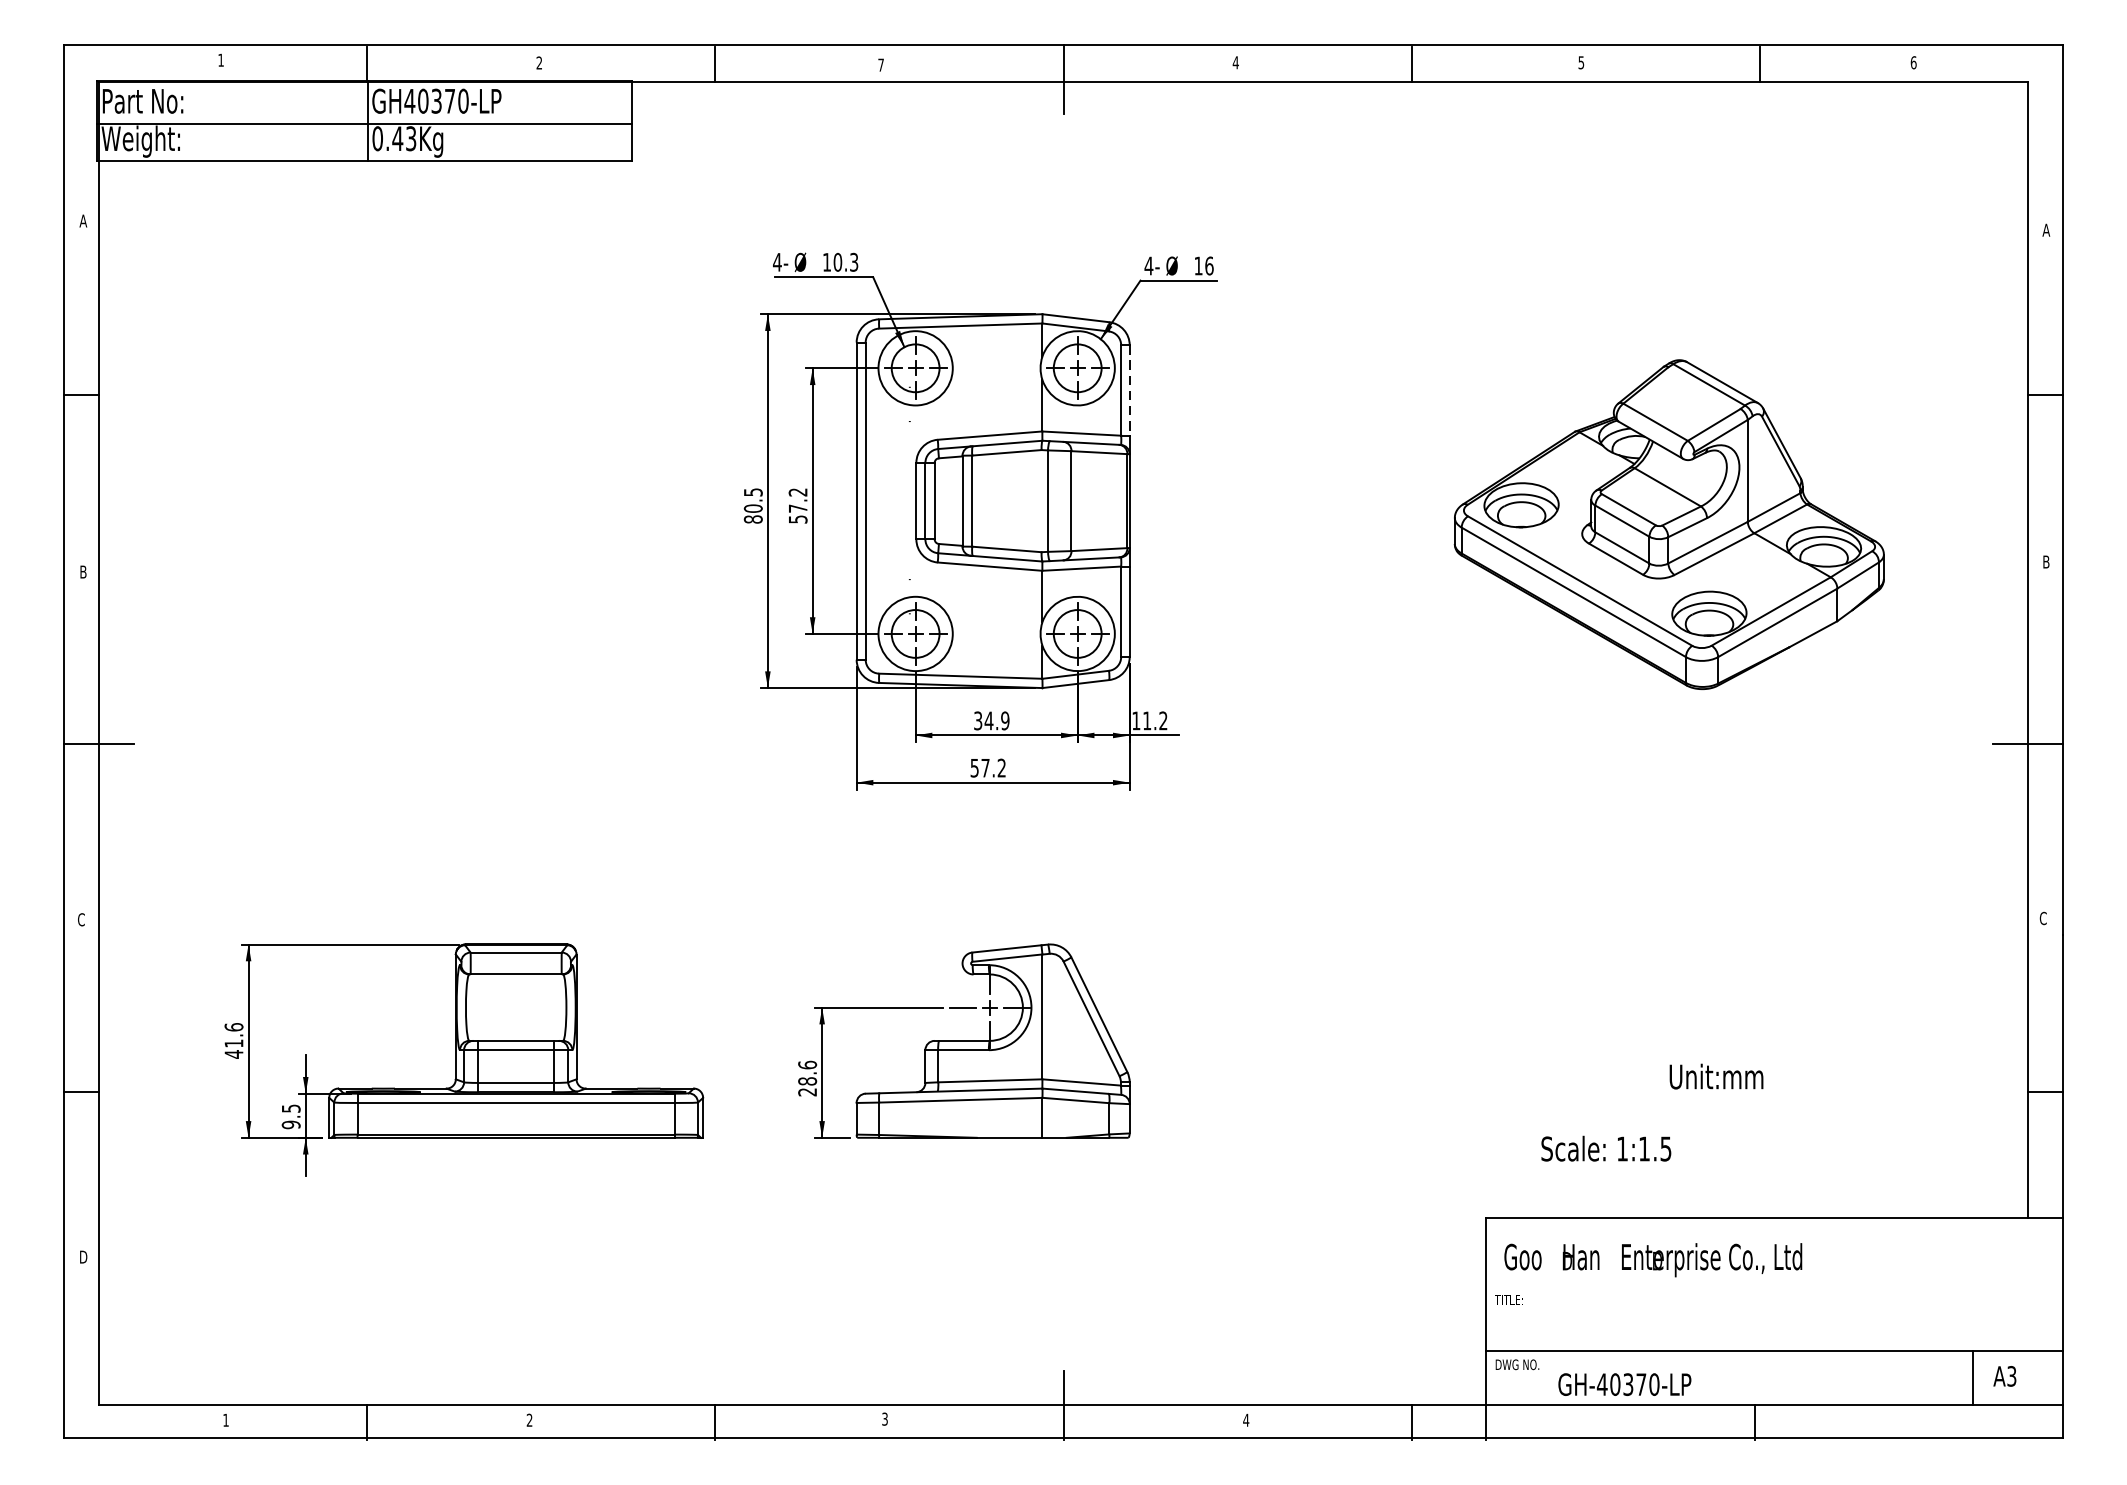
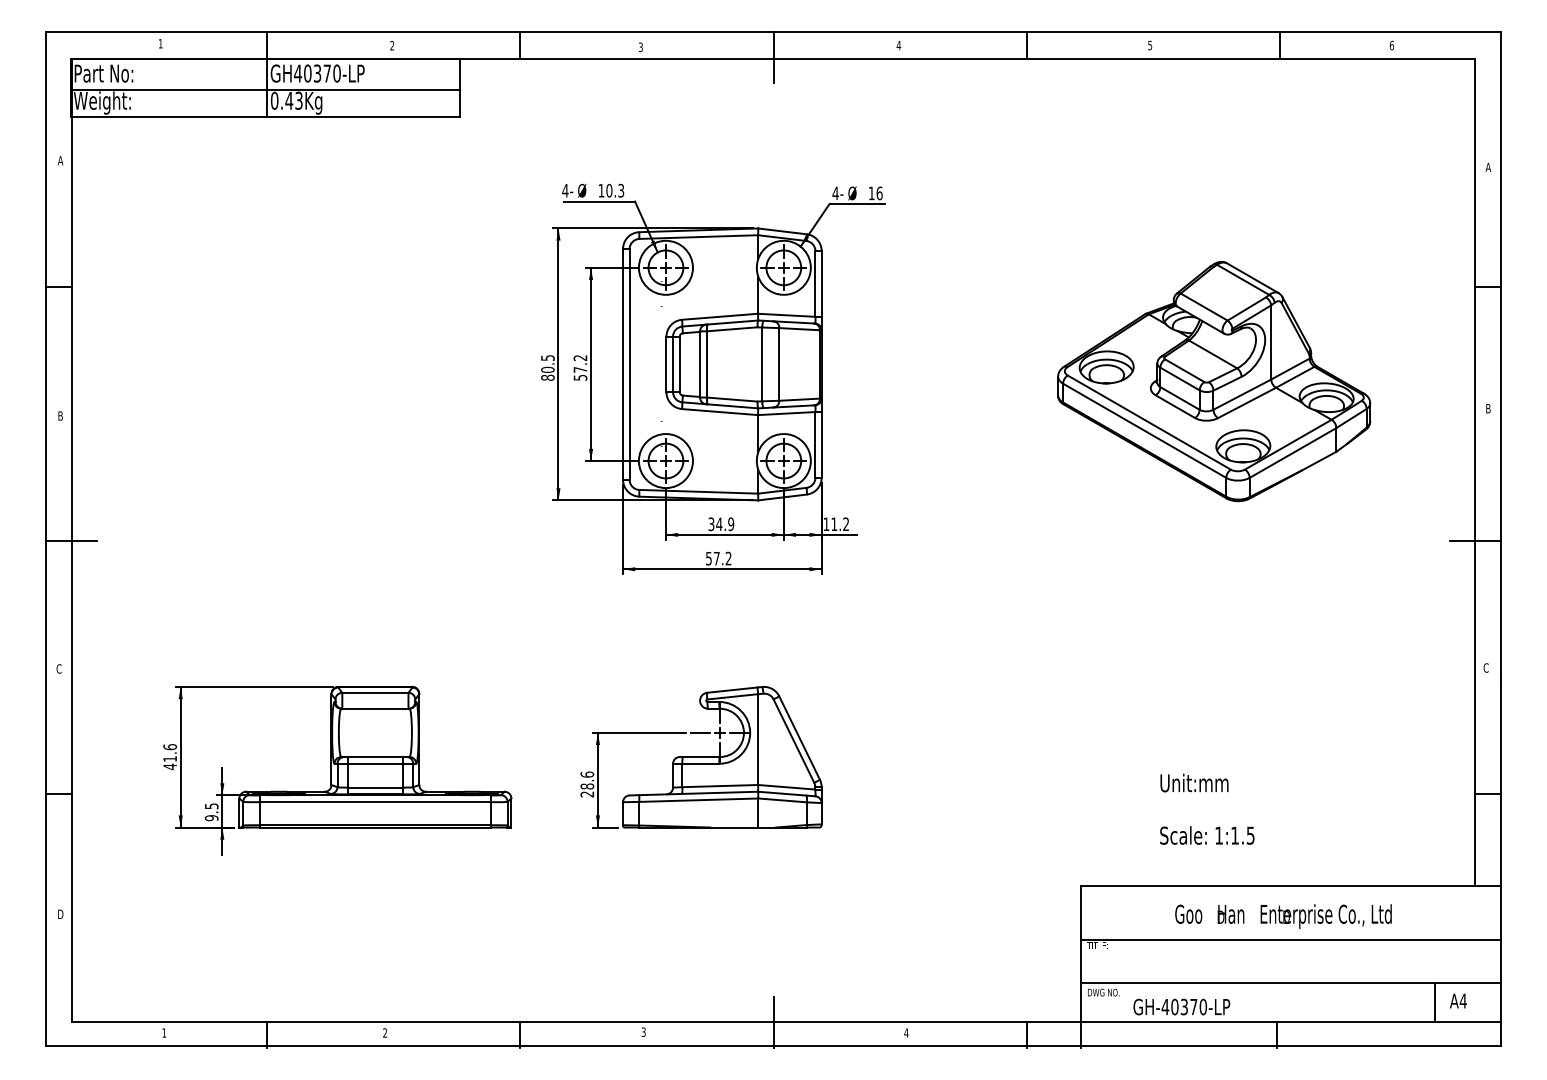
text: (880, 65) -> (640, 47), 7 -> 3
line: (1129, 389) -> (821, 283), dashed -> solid
text: (1716, 1075) -> (1194, 782), moved
text: (1606, 1148) -> (1207, 835), moved
text: (1653, 1260) -> (1283, 916), moved
line: (1774, 1291) -> (1290, 939), added
text: (2010, 1375) -> (1462, 1000), A3 -> A4

